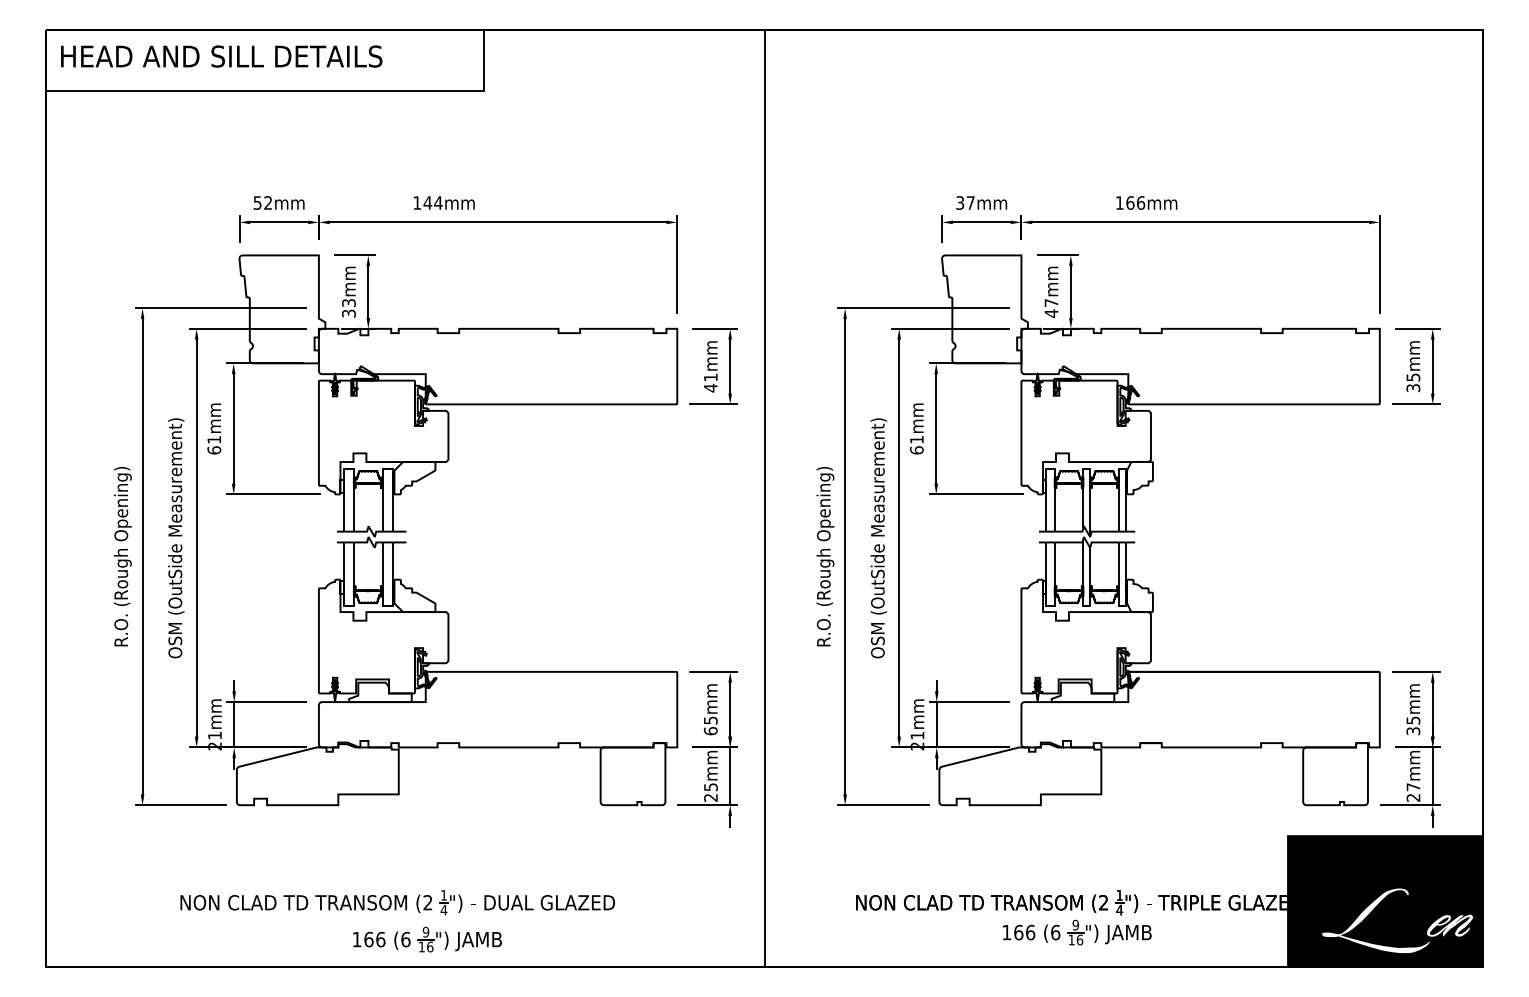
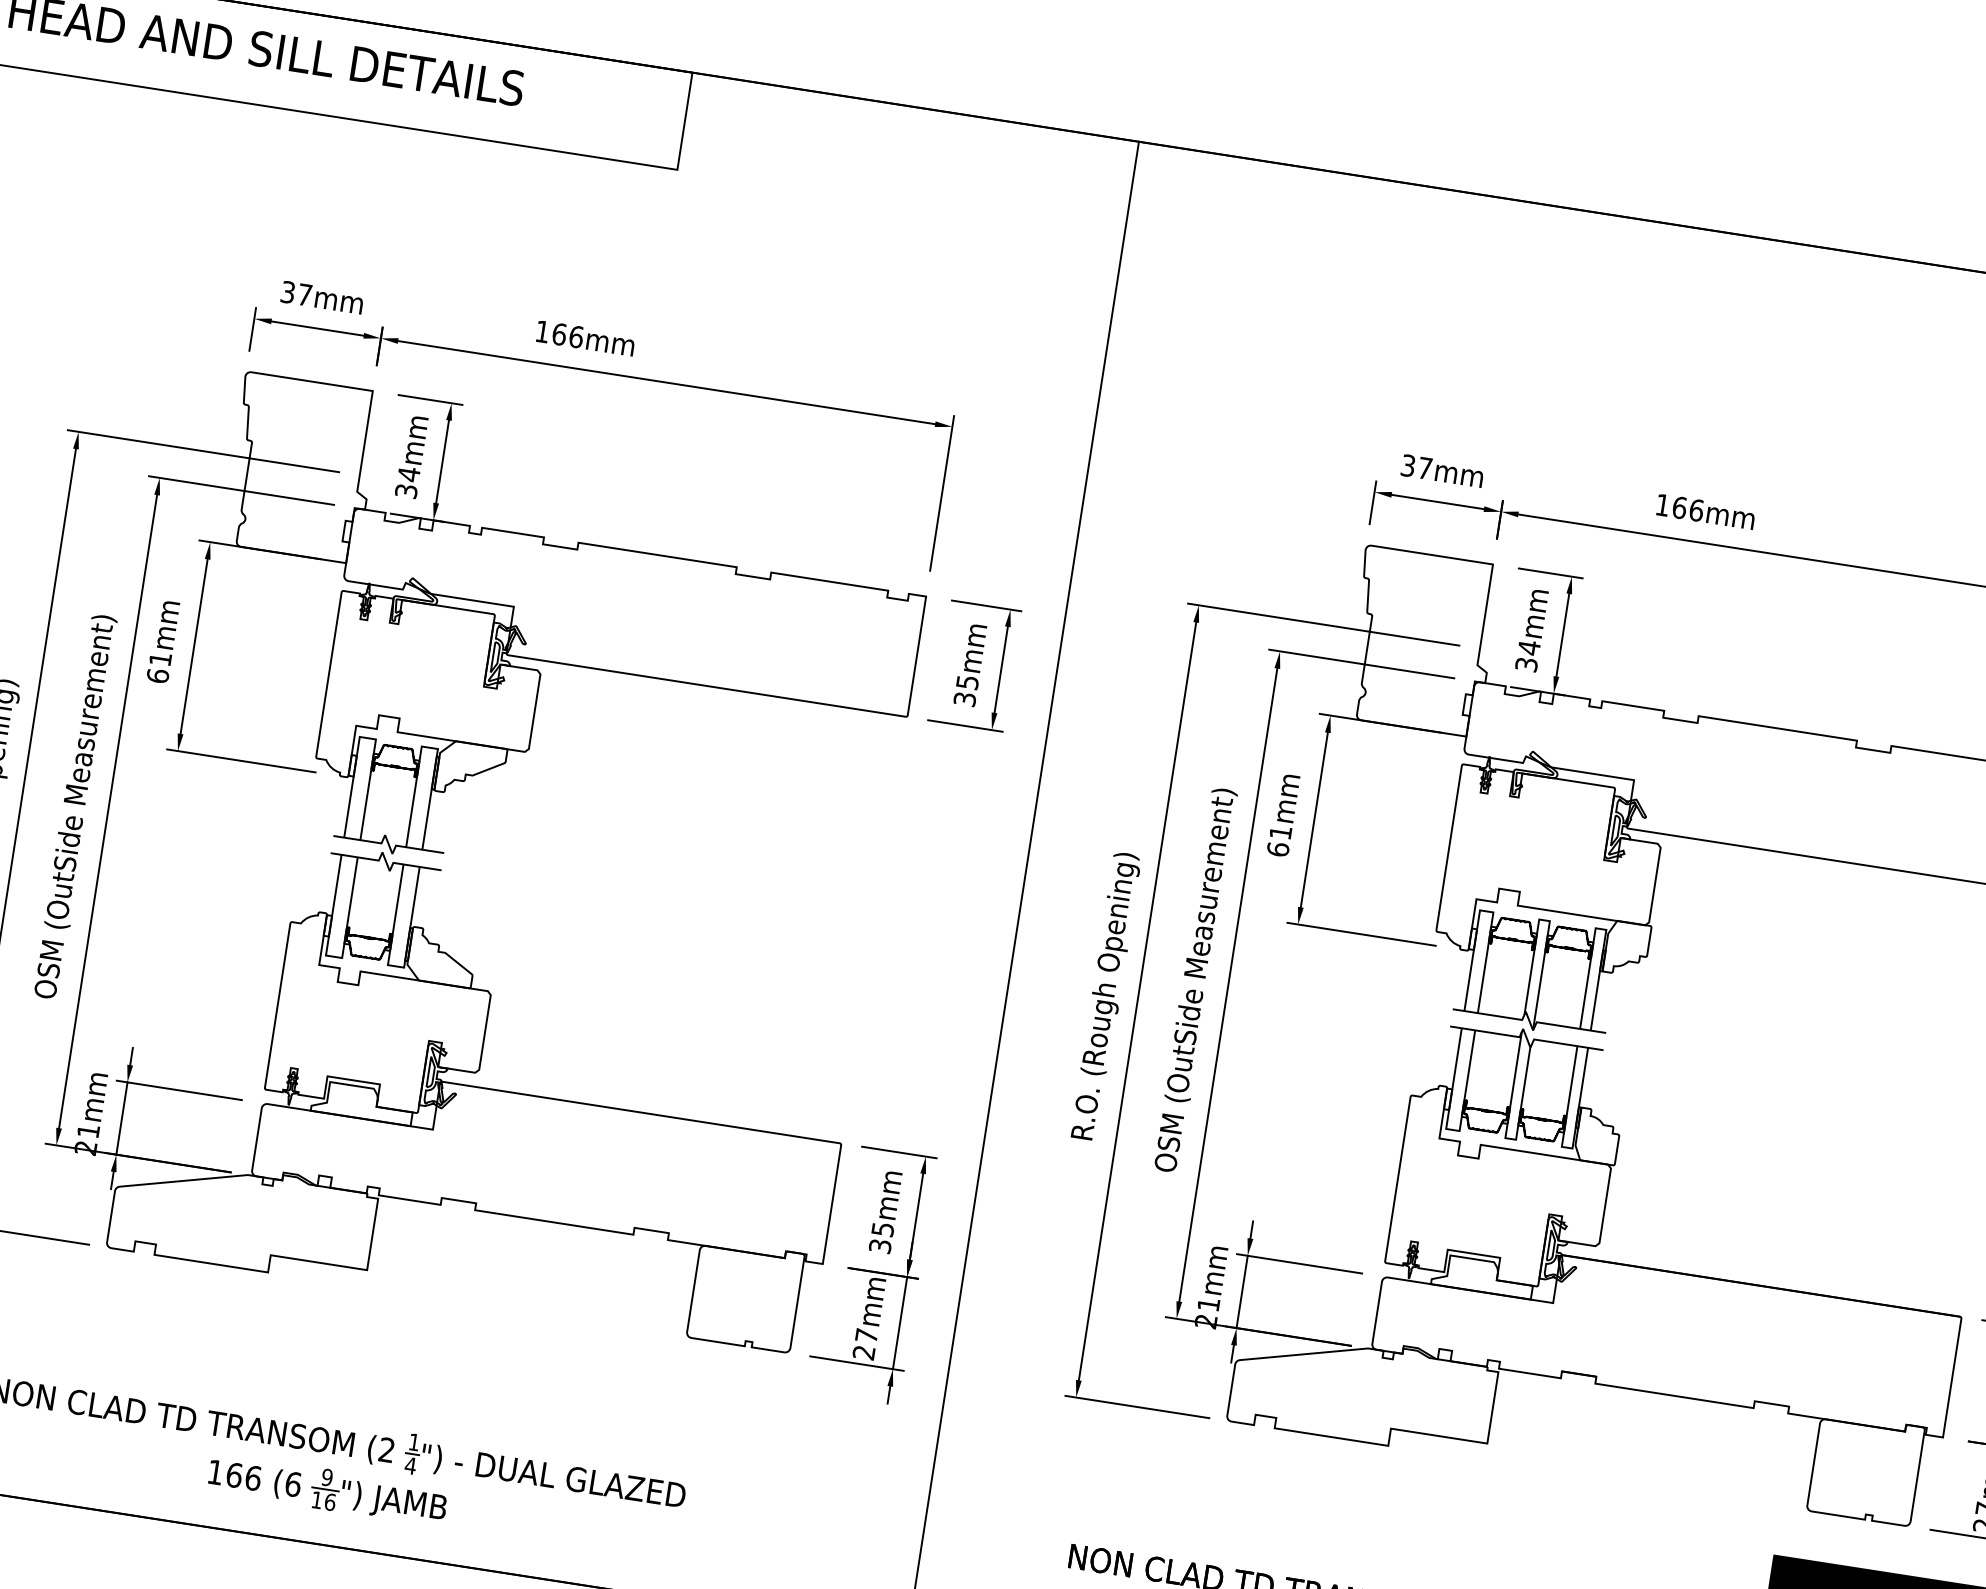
text: (263, 202) -> (297, 292), 52mm -> 37mm
text: (432, 202) -> (567, 334), 144mm -> 166mm
text: (348, 302) -> (408, 473), 33mm -> 34mm
text: (1051, 308) -> (1527, 656), 47mm -> 34mm
text: (710, 382) -> (965, 690), 41mm -> 35mm
text: (710, 731) -> (879, 1246), 65mm -> 35mm
text: (710, 787) -> (865, 1336), 25mm -> 27mm
part: (427, 939) -> (327, 1489), moved

